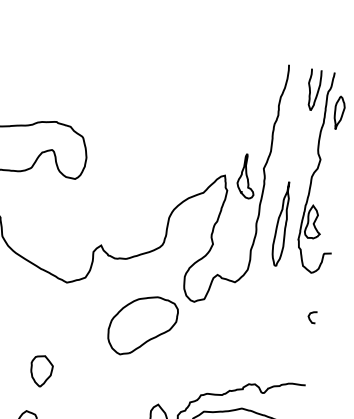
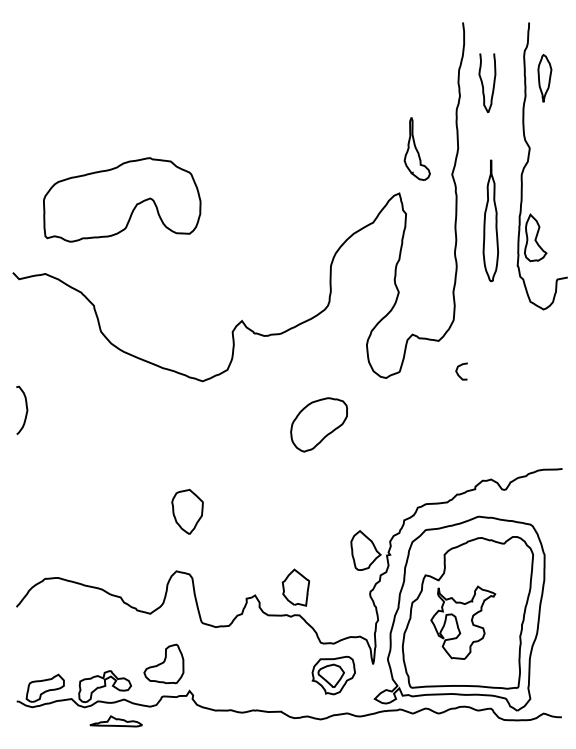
part: (313, 89) -> (487, 82), moved
part: (247, 175) -> (416, 148), moved
part: (281, 223) -> (490, 220), moved
curve: (309, 318) -> (458, 373), moved
part: (142, 326) -> (318, 424), size x0.6

